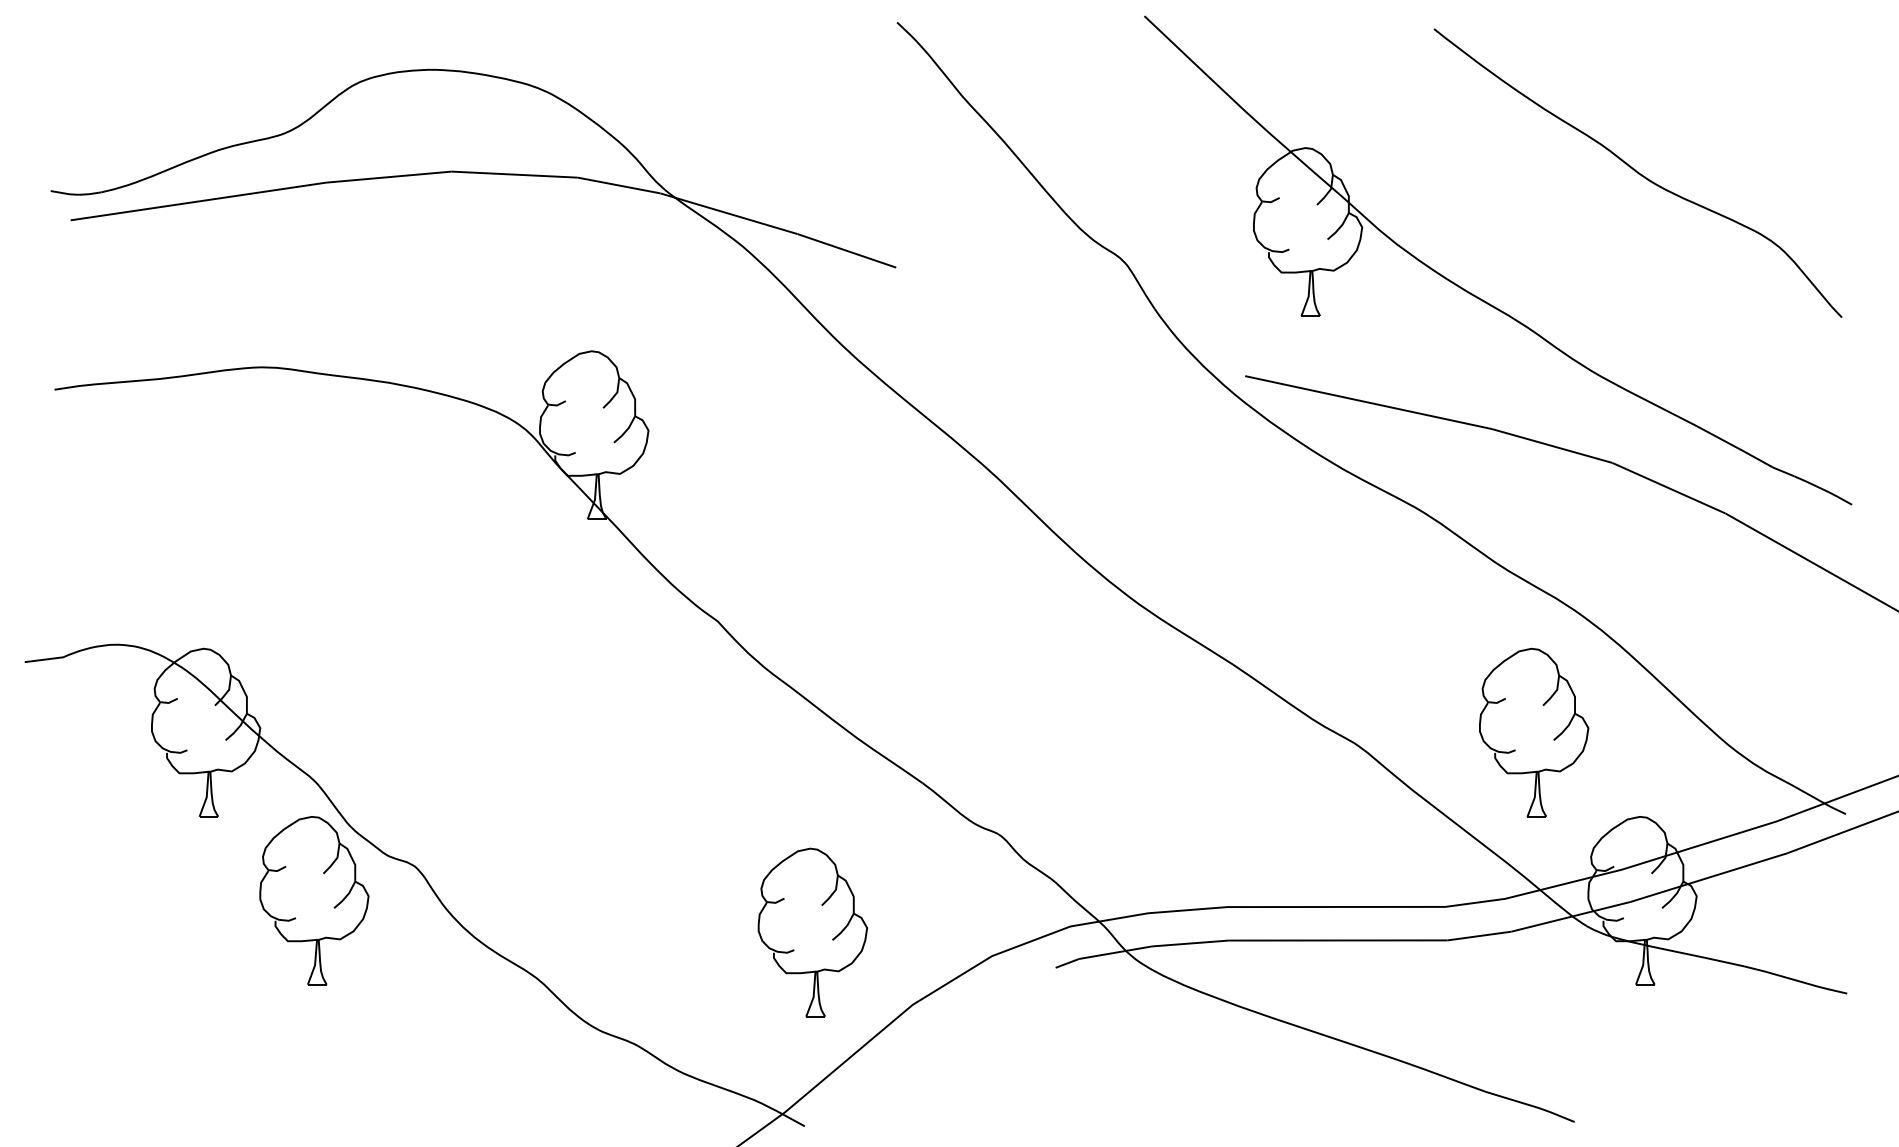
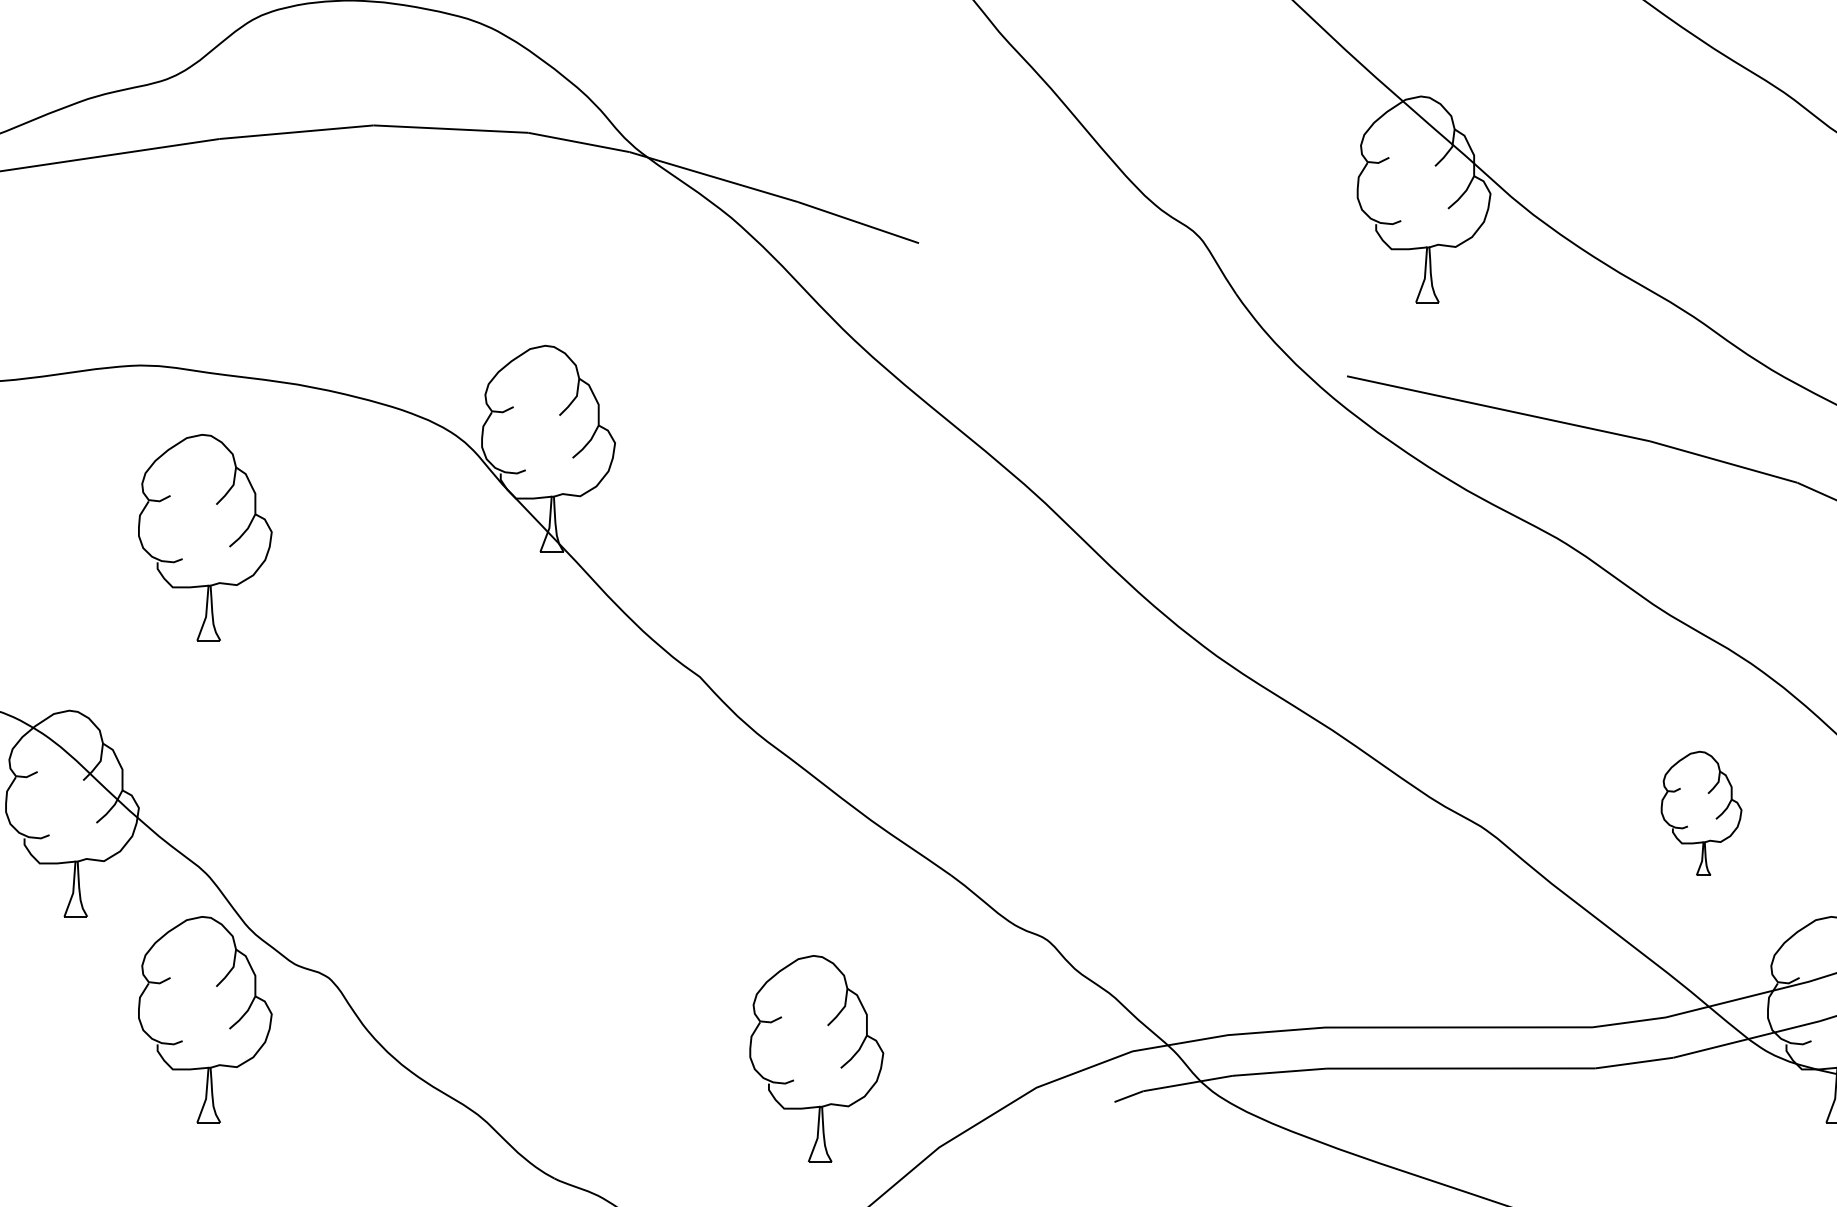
part: (314, 507) -> (205, 537), added
part: (1534, 732) -> (1701, 813), size x0.6

